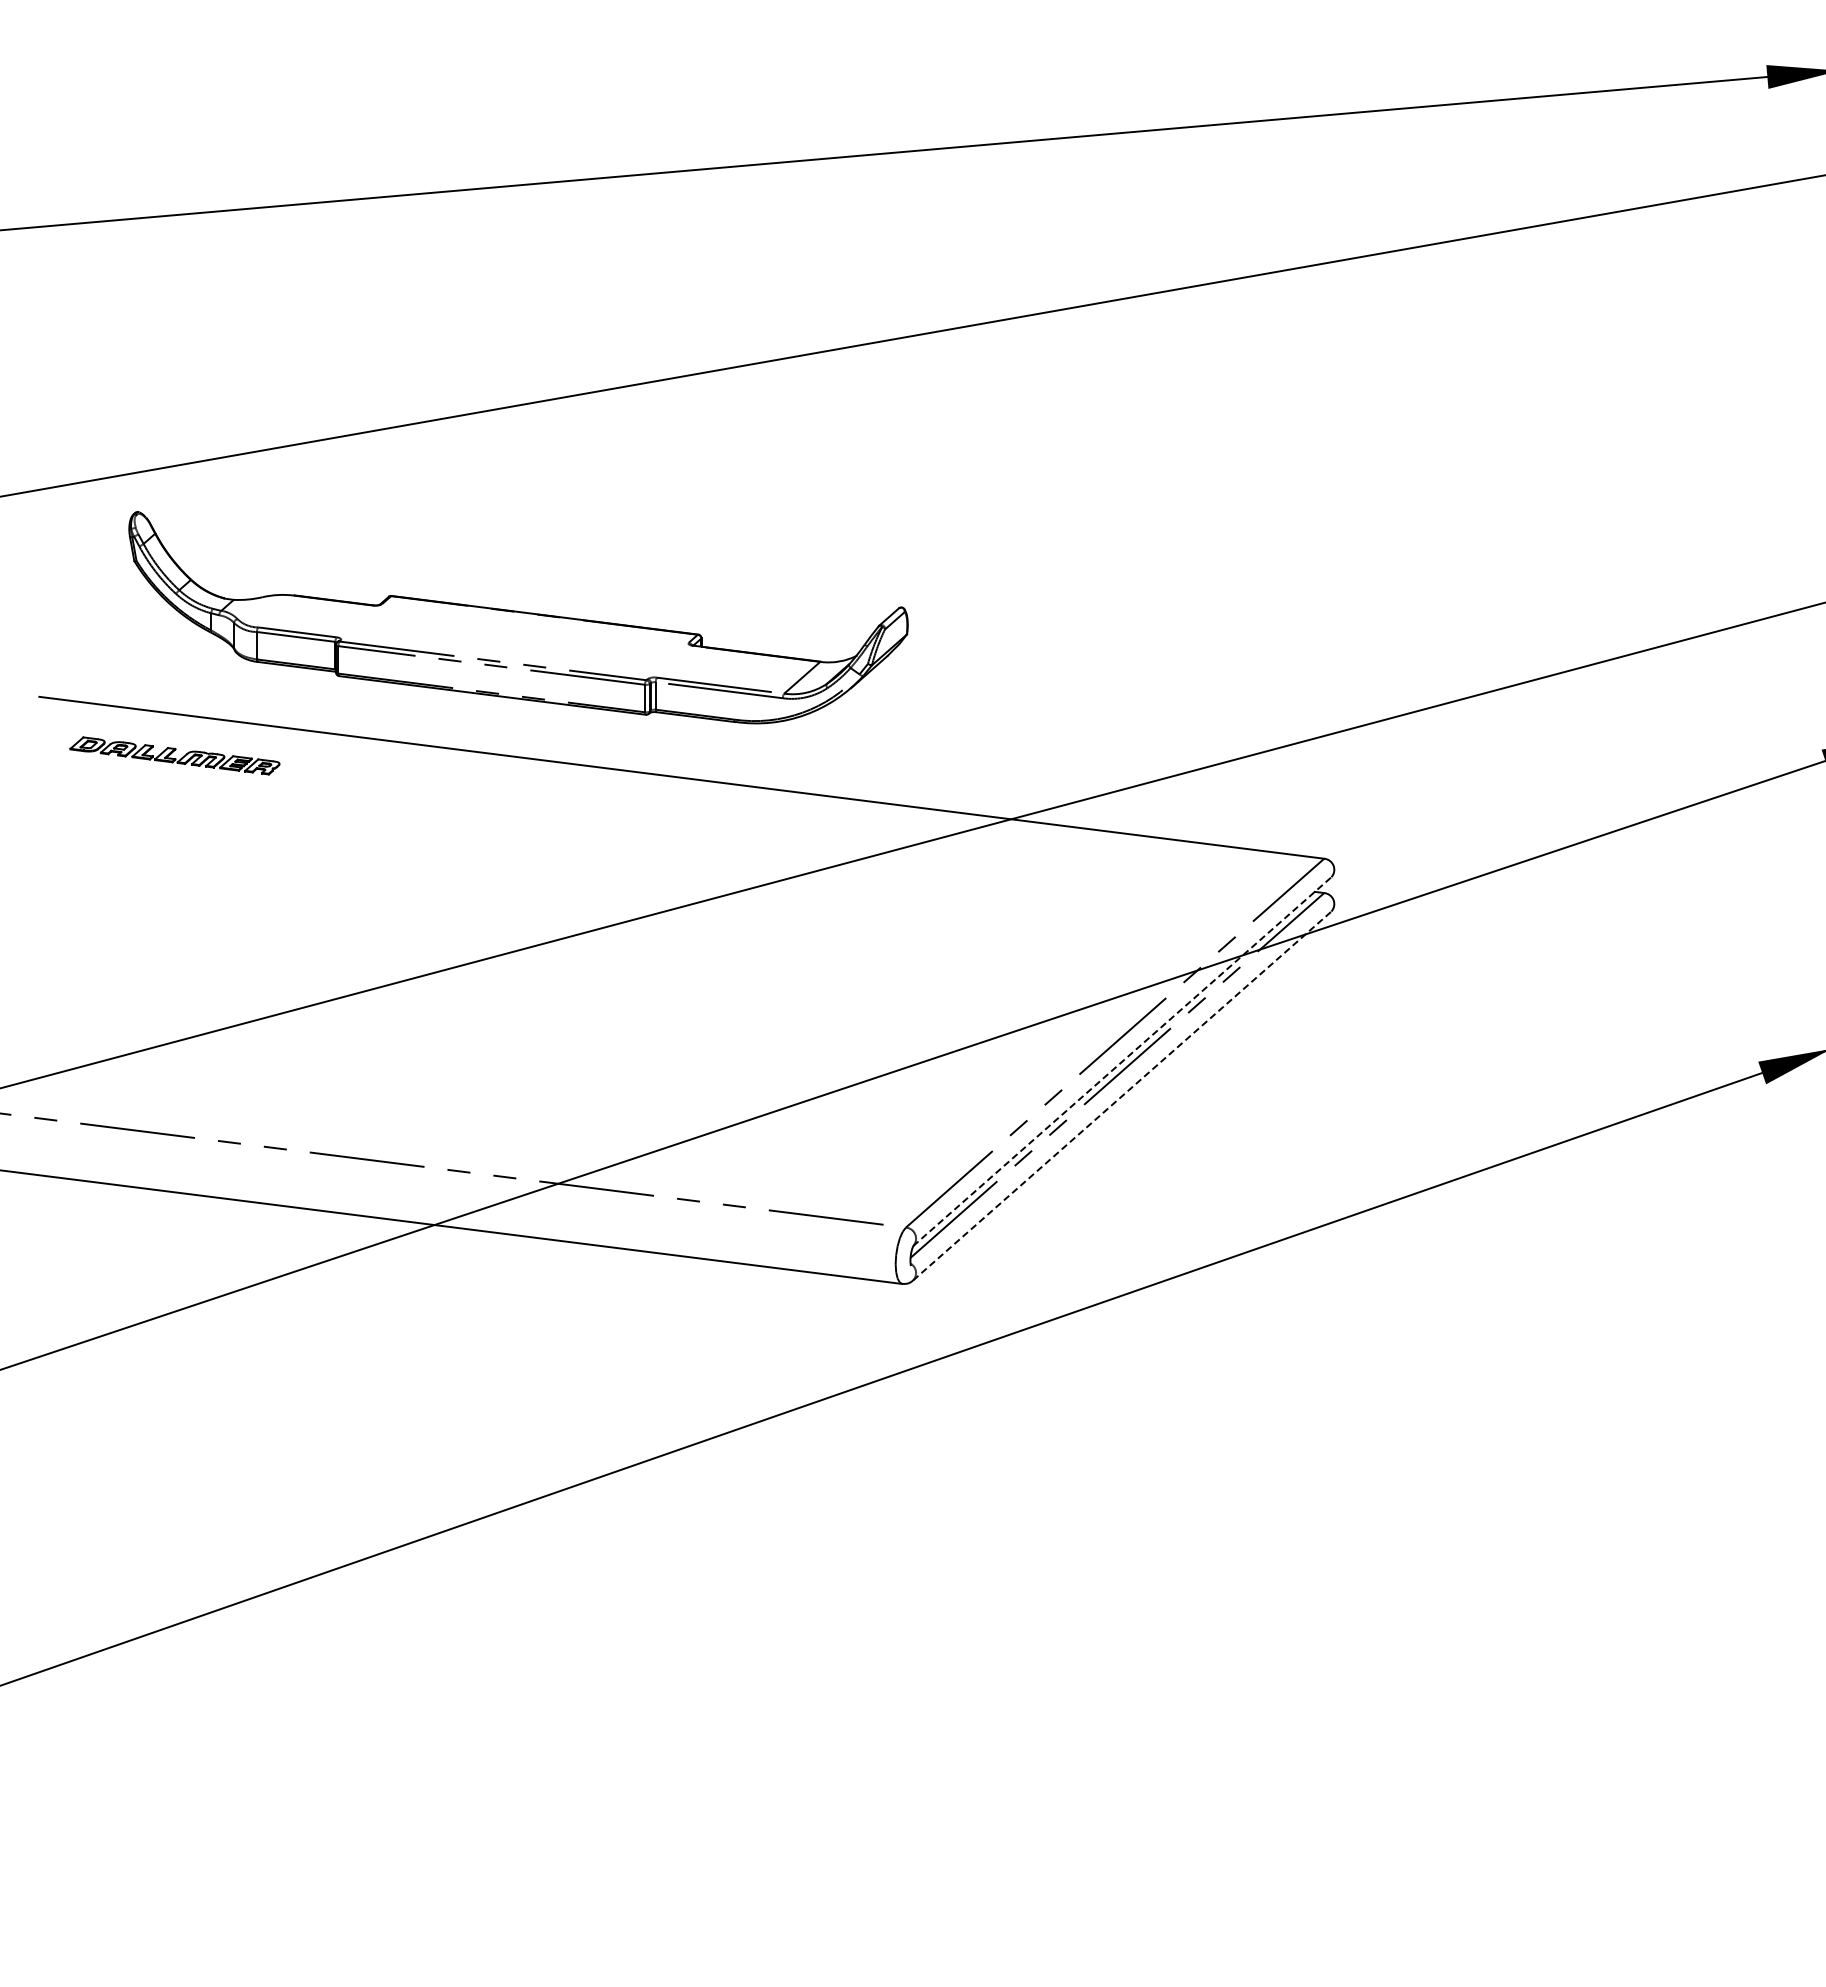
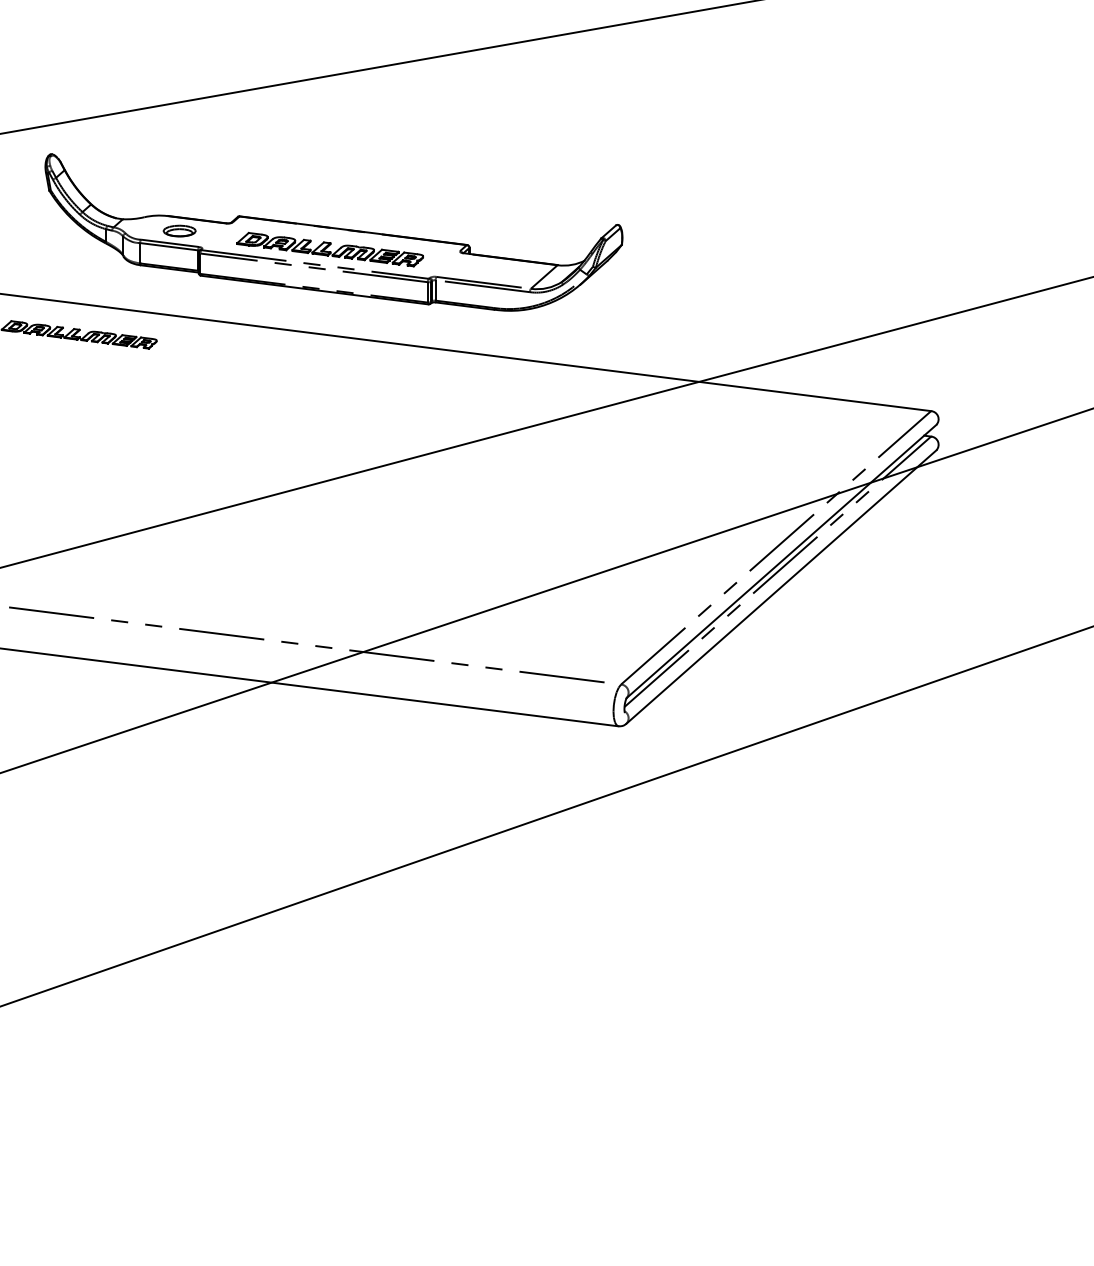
part: (310, 615) -> (179, 230), added
part: (513, 640) -> (330, 249), added
line: (1122, 1061) -> (781, 561), dashed -> solid
line: (1122, 1096) -> (781, 587), dashed -> solid

